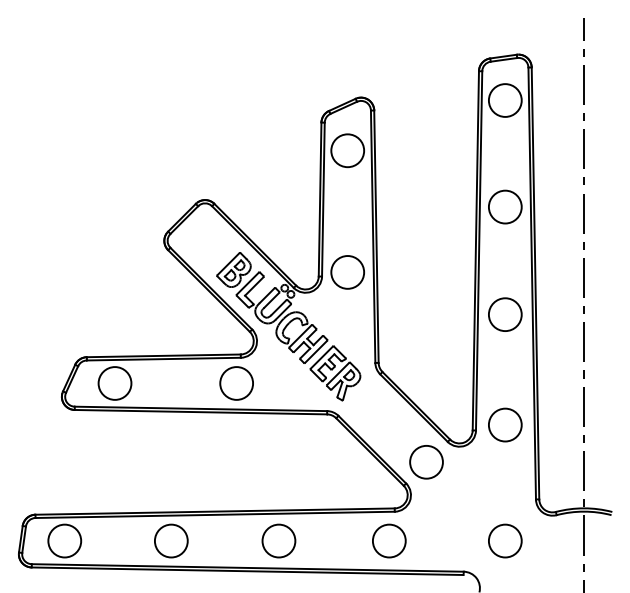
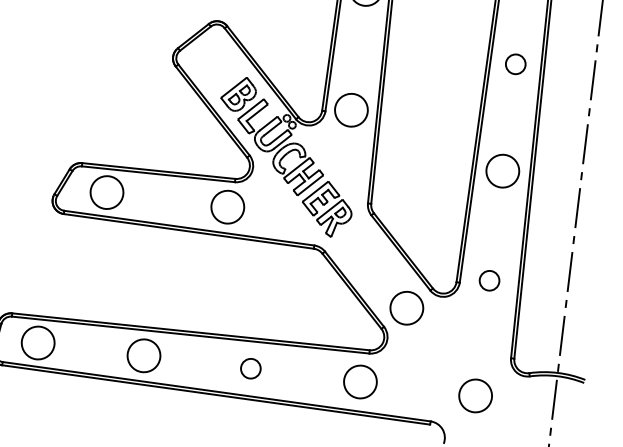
circle: (504, 206) -> (515, 63), size x0.6
circle: (504, 424) -> (488, 280), size x0.6
circle: (278, 540) -> (250, 368), size x0.6

